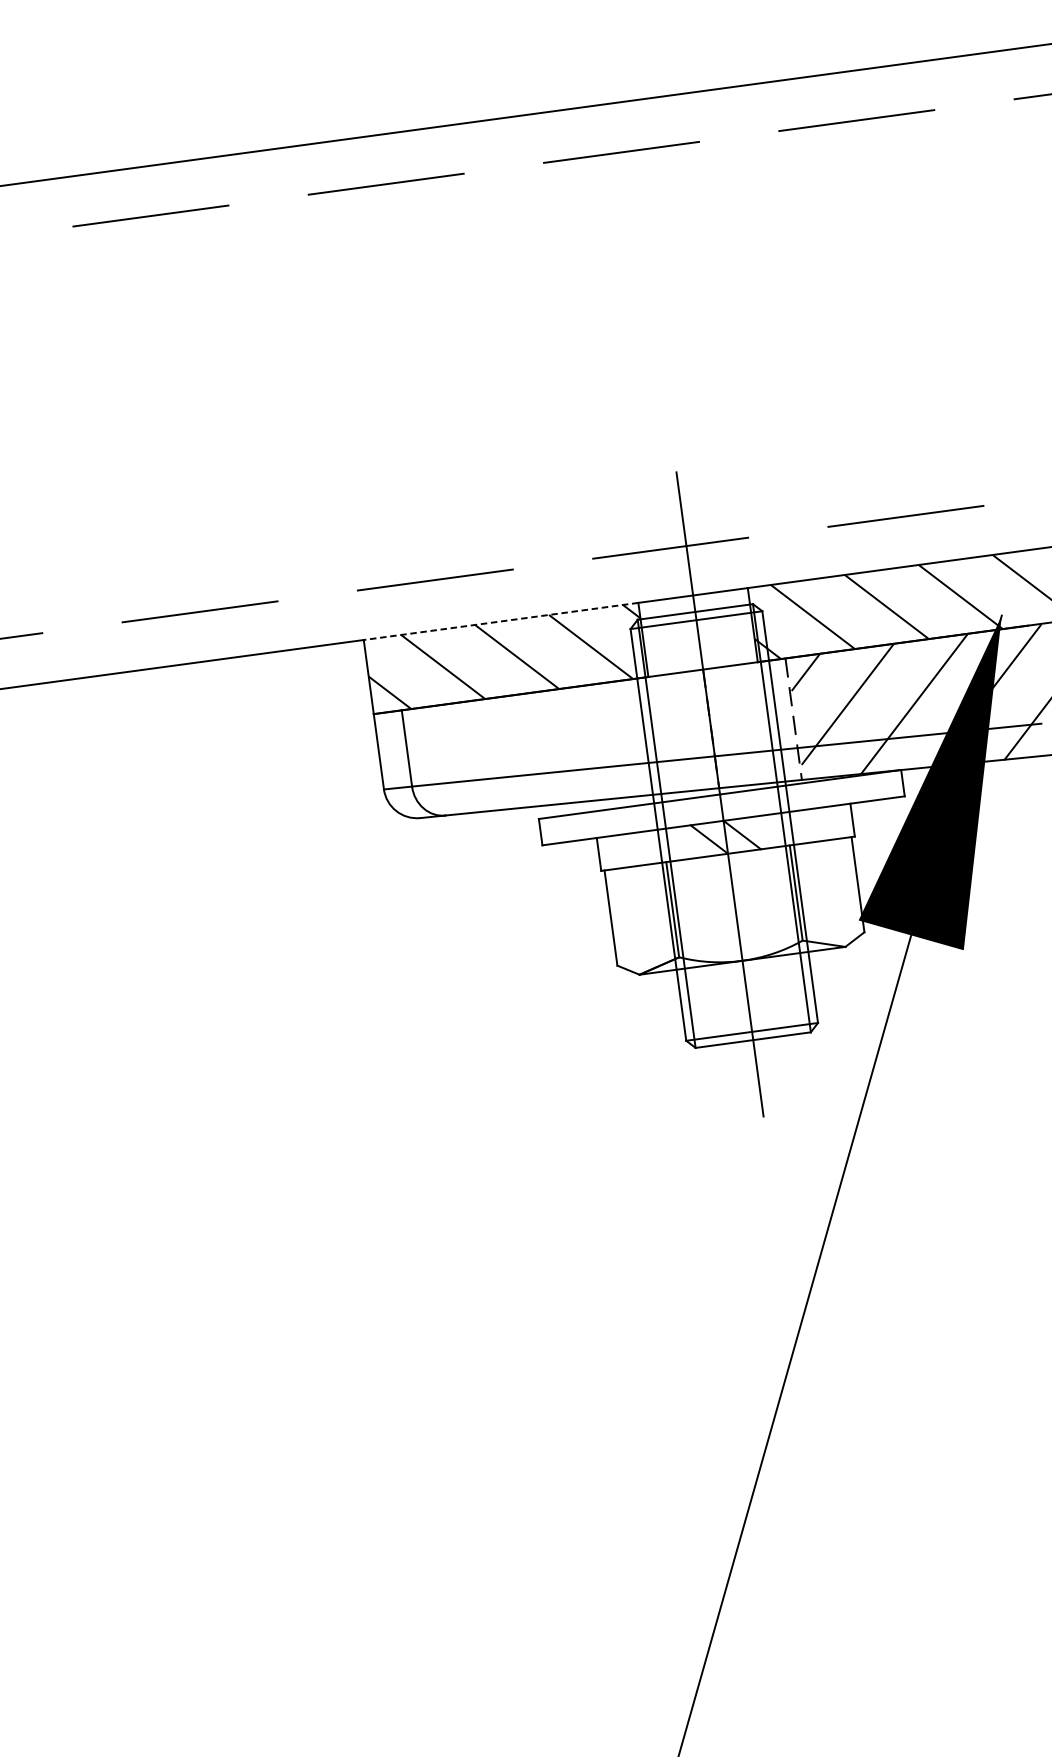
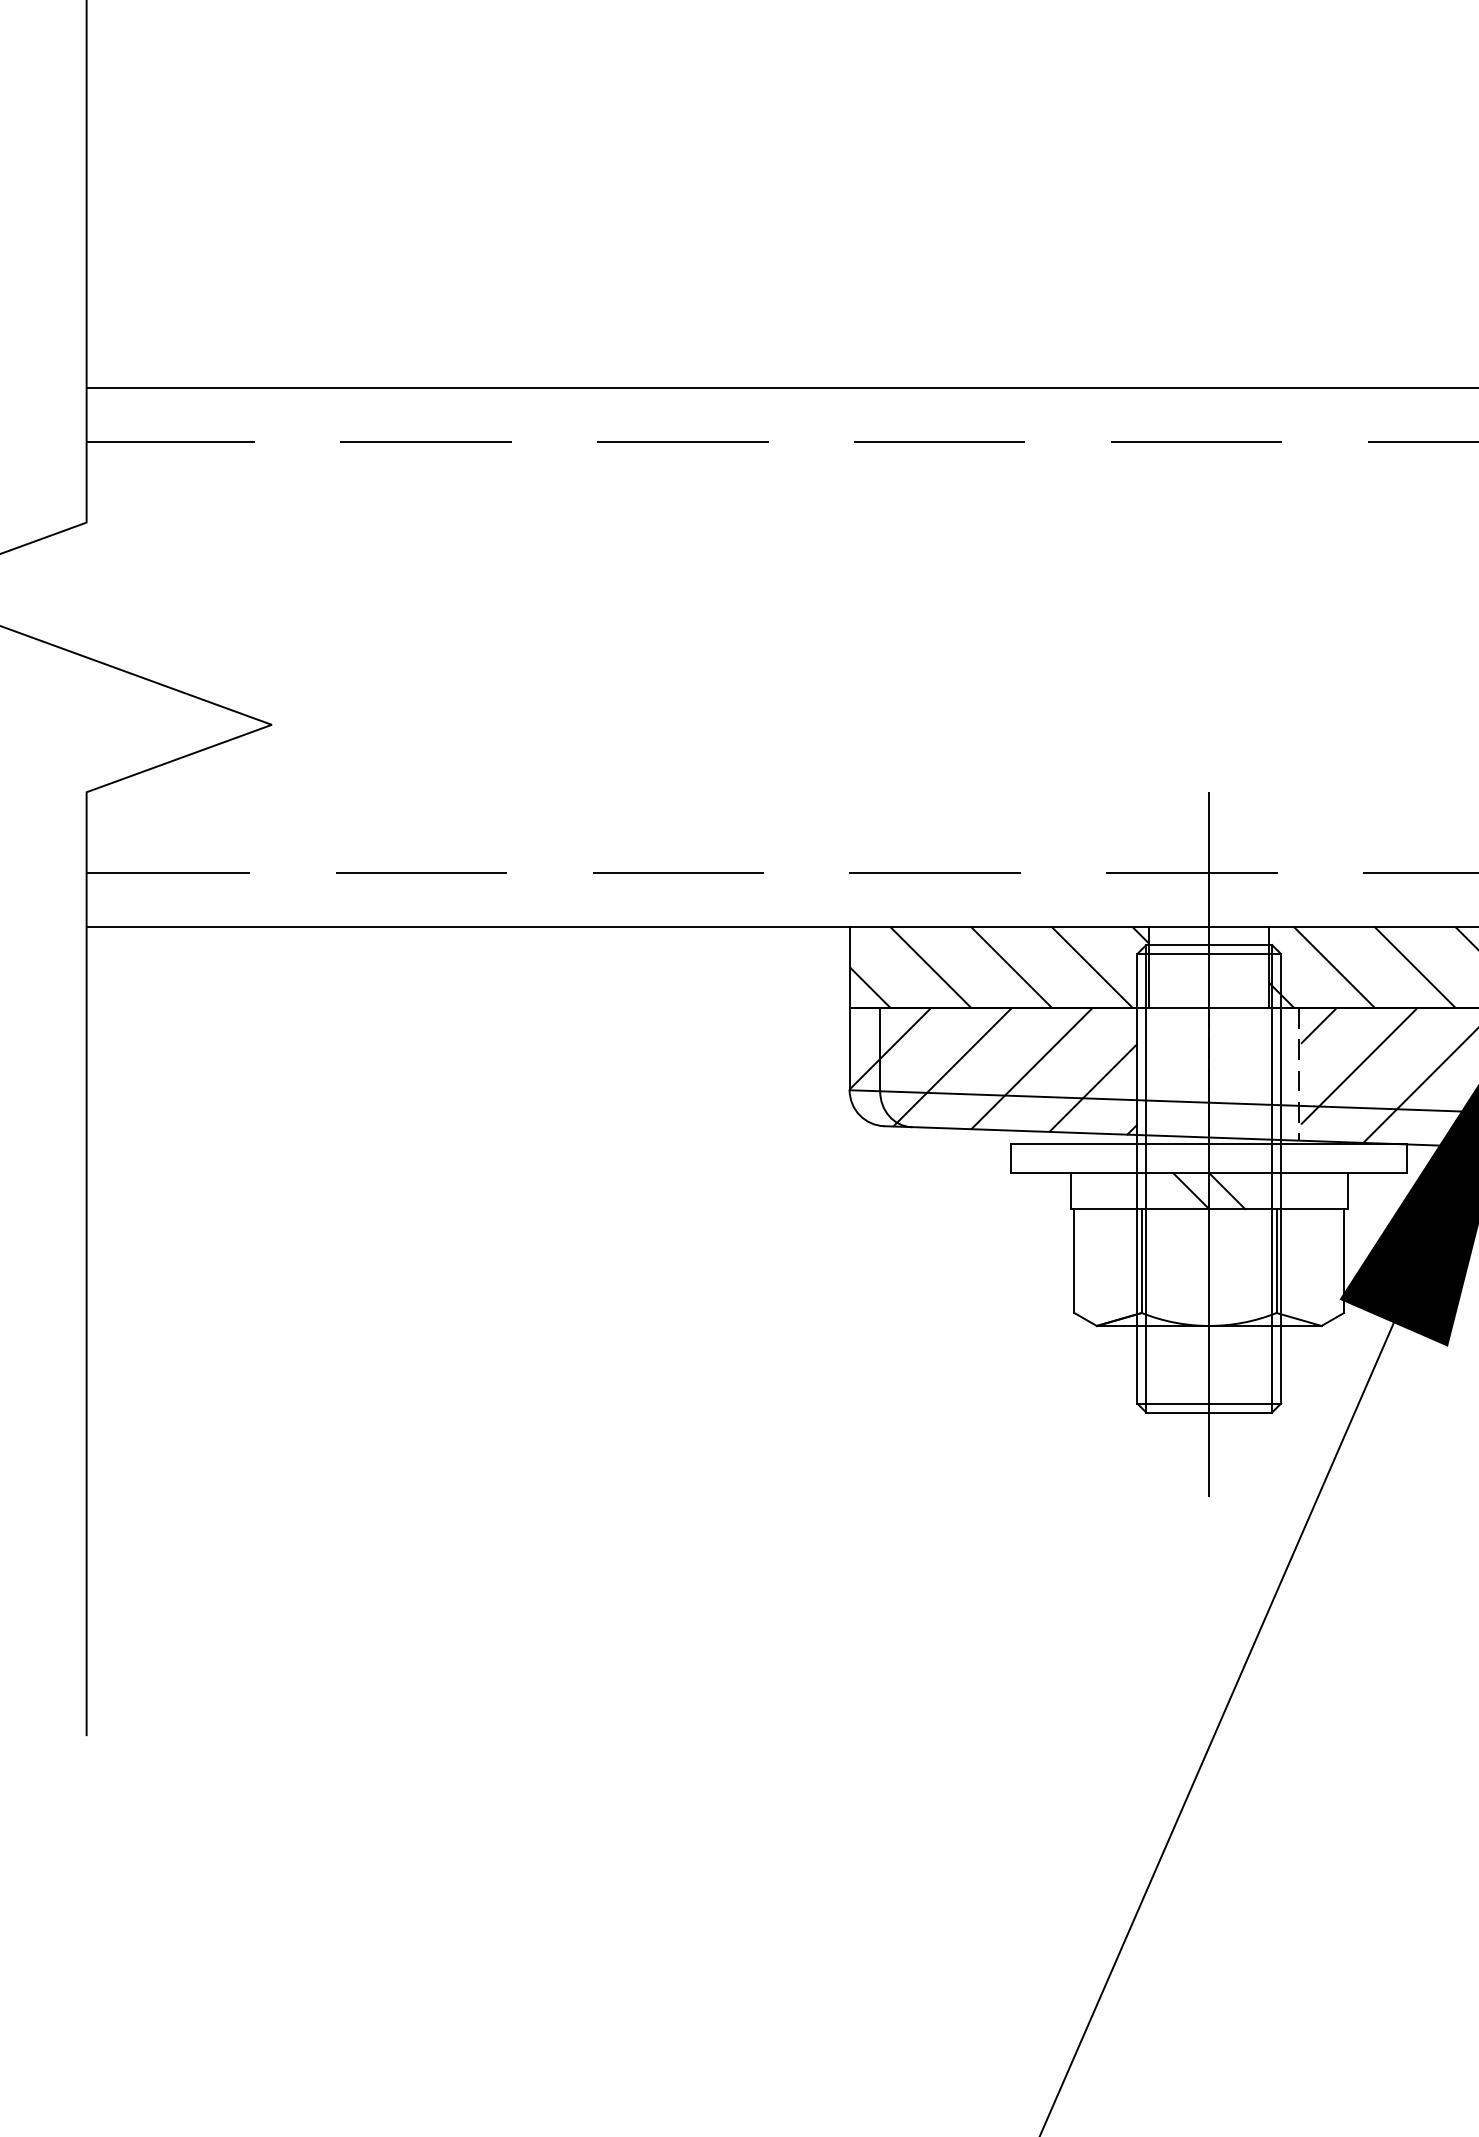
line: (501, 621) -> (999, 927), dashed -> solid
hatch: (513, 754) -> (993, 1071), added

